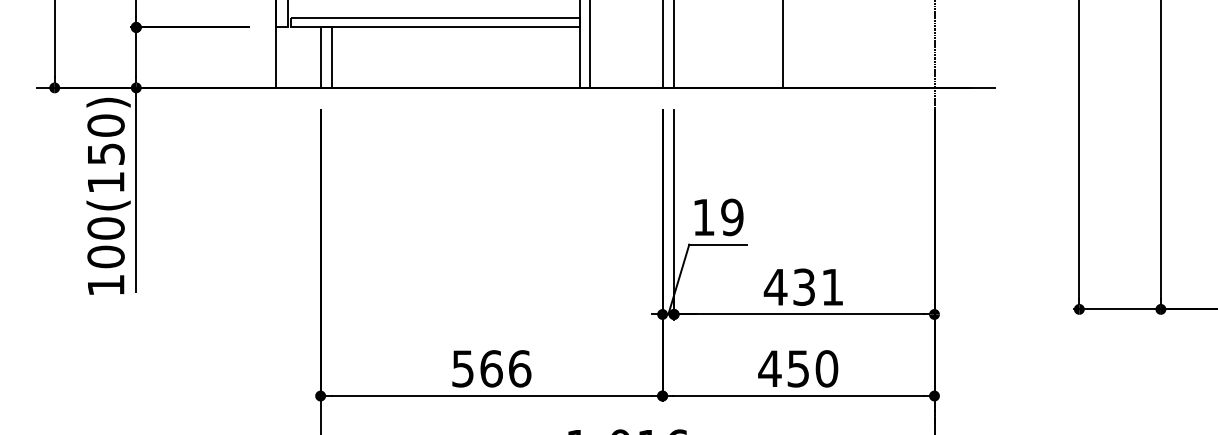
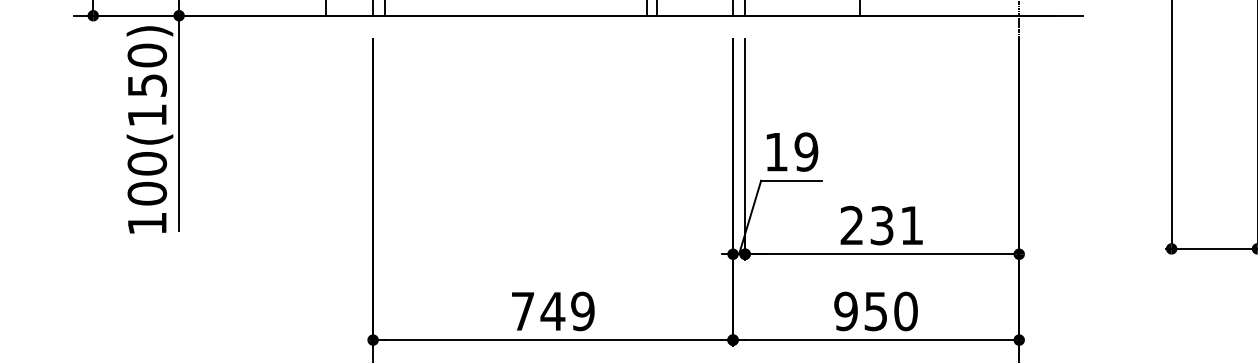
text: (775, 286) -> (851, 224), 431 -> 231
text: (491, 368) -> (552, 311), 566 -> 749
text: (769, 368) -> (845, 311), 450 -> 950

